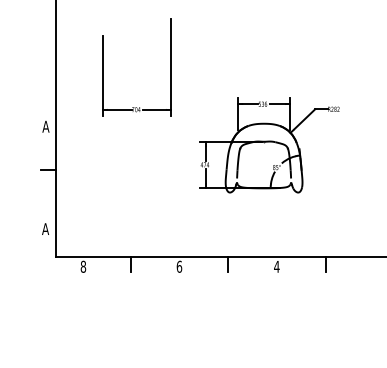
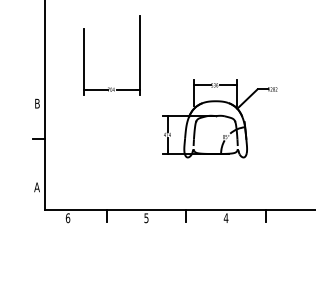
text: (46, 126) -> (37, 103), A -> B
text: (82, 265) -> (67, 217), 8 -> 6
text: (179, 267) -> (146, 218), 6 -> 5

